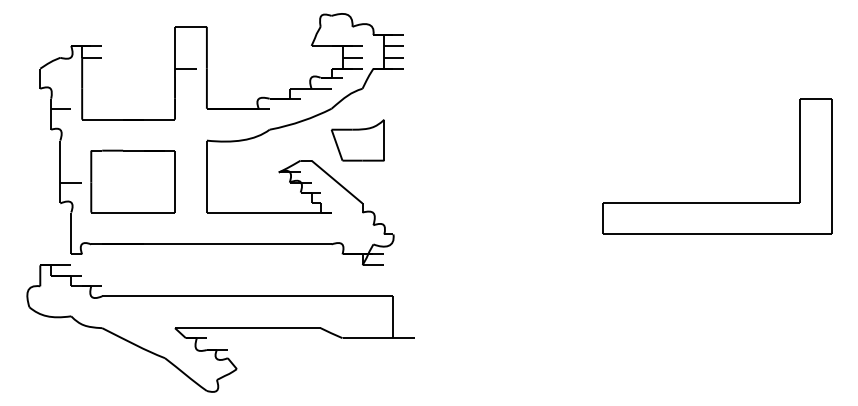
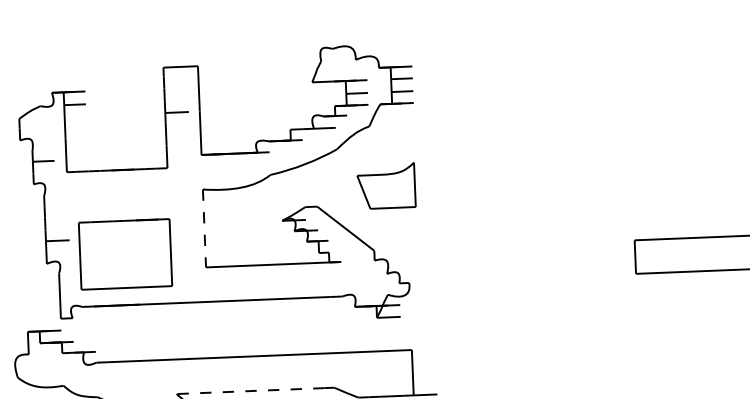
part: (357, 140) -> (385, 186), moved
line: (206, 176) -> (204, 228), solid -> dashed
part: (132, 181) -> (124, 254), moved
line: (242, 328) -> (249, 391), solid -> dashed

